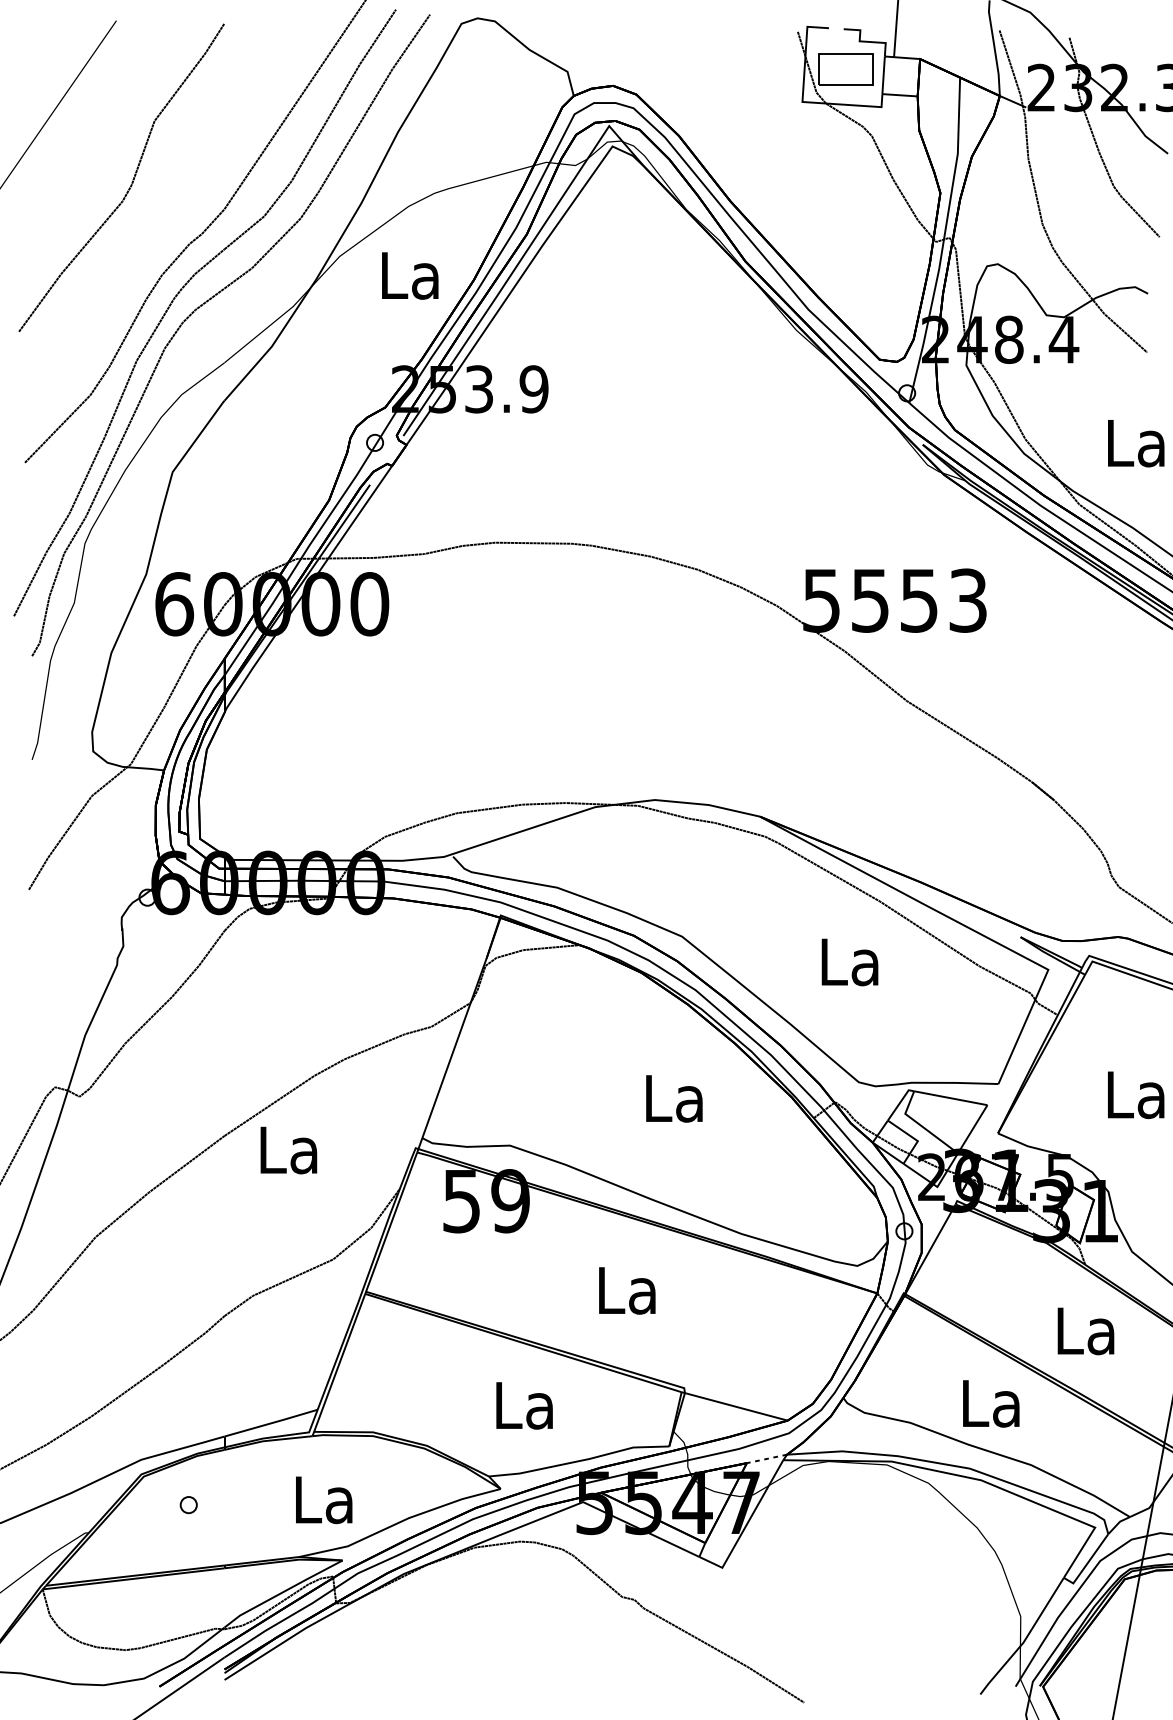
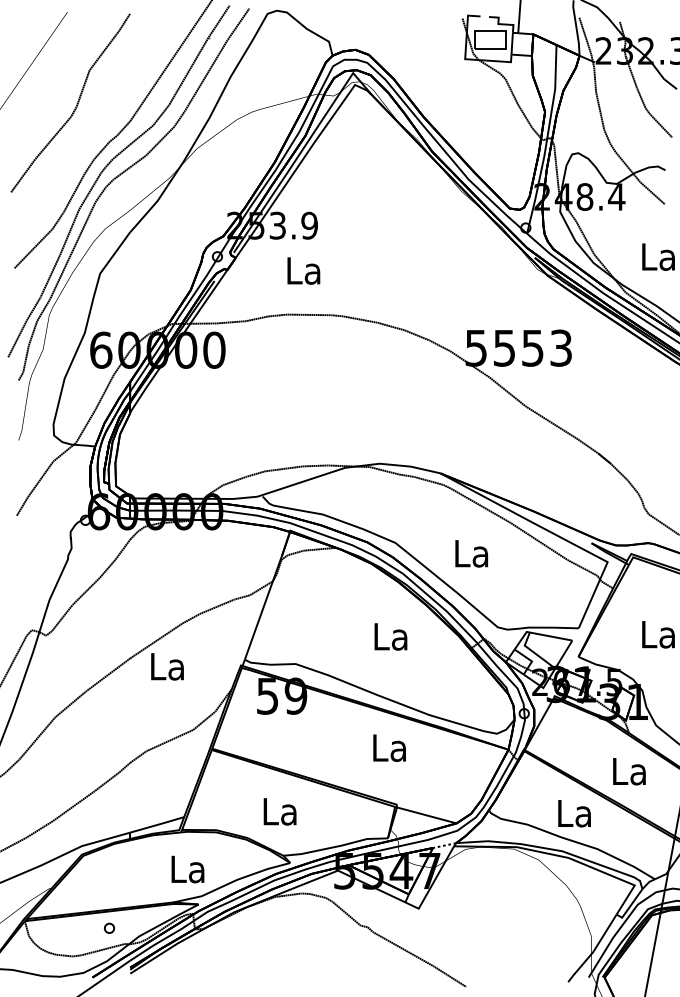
text: (409, 275) -> (303, 270), moved
text: (849, 961) -> (471, 553), moved
text: (627, 1289) -> (389, 747), moved
text: (523, 1405) -> (279, 811), moved
part: (188, 1503) -> (109, 927), moved

